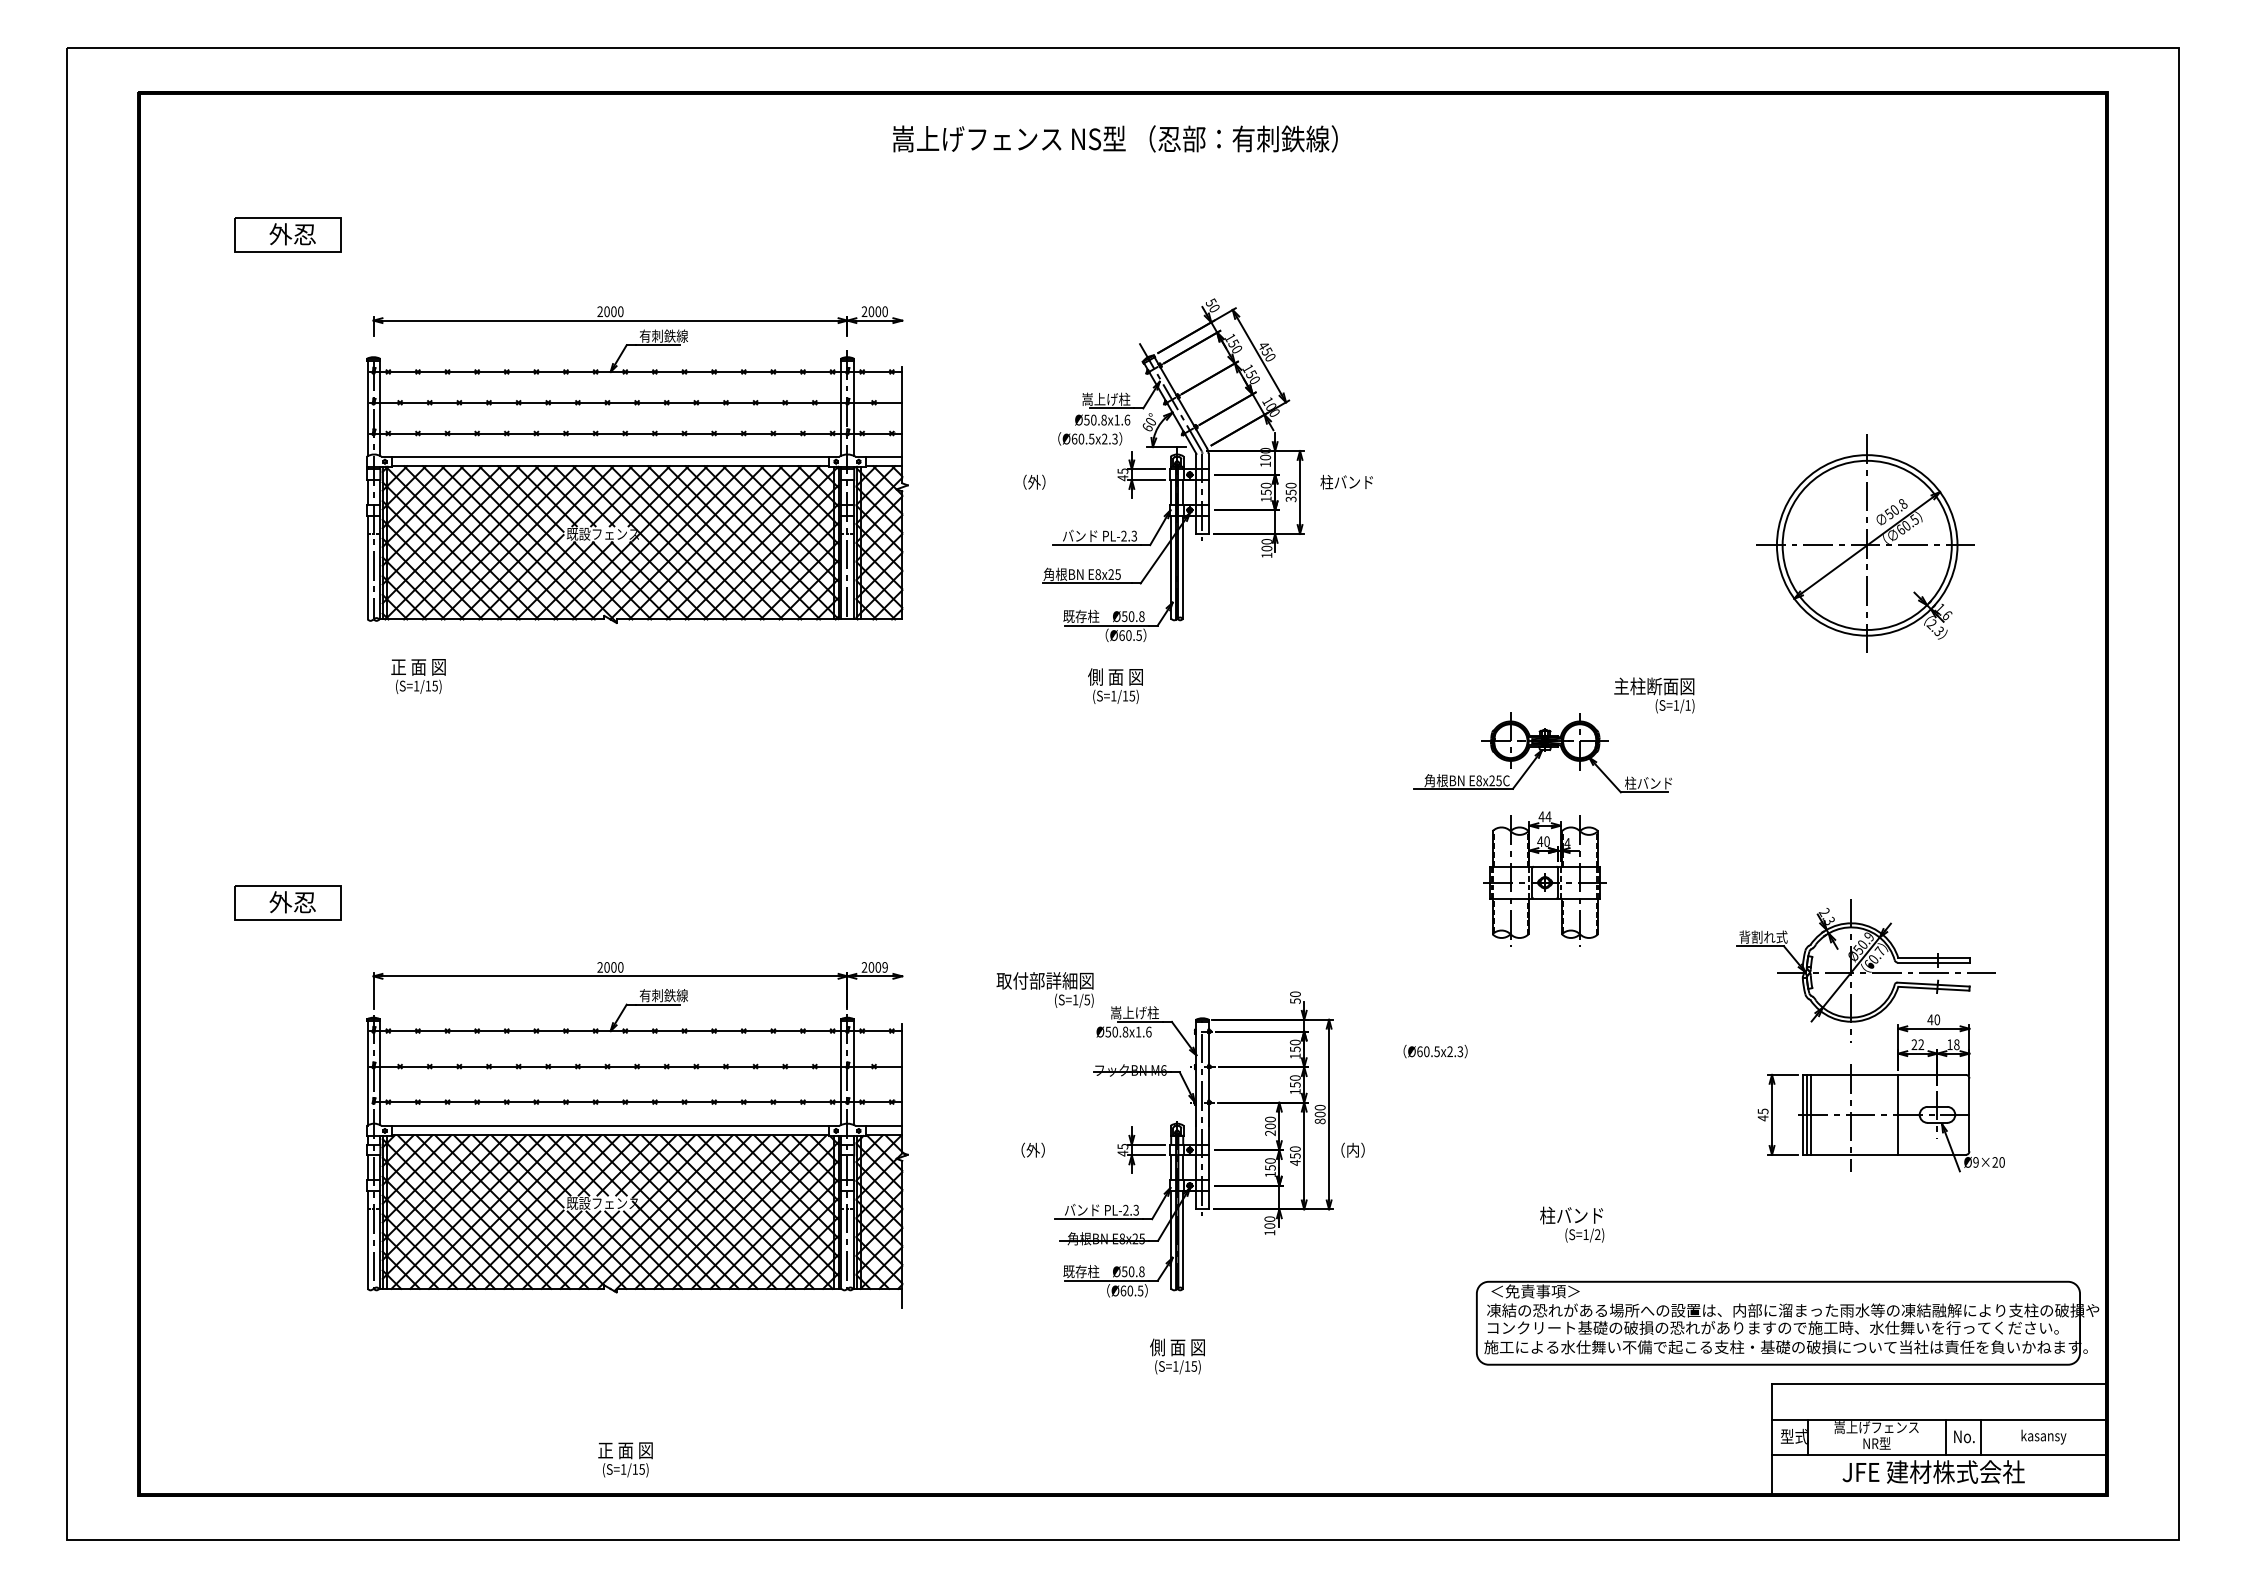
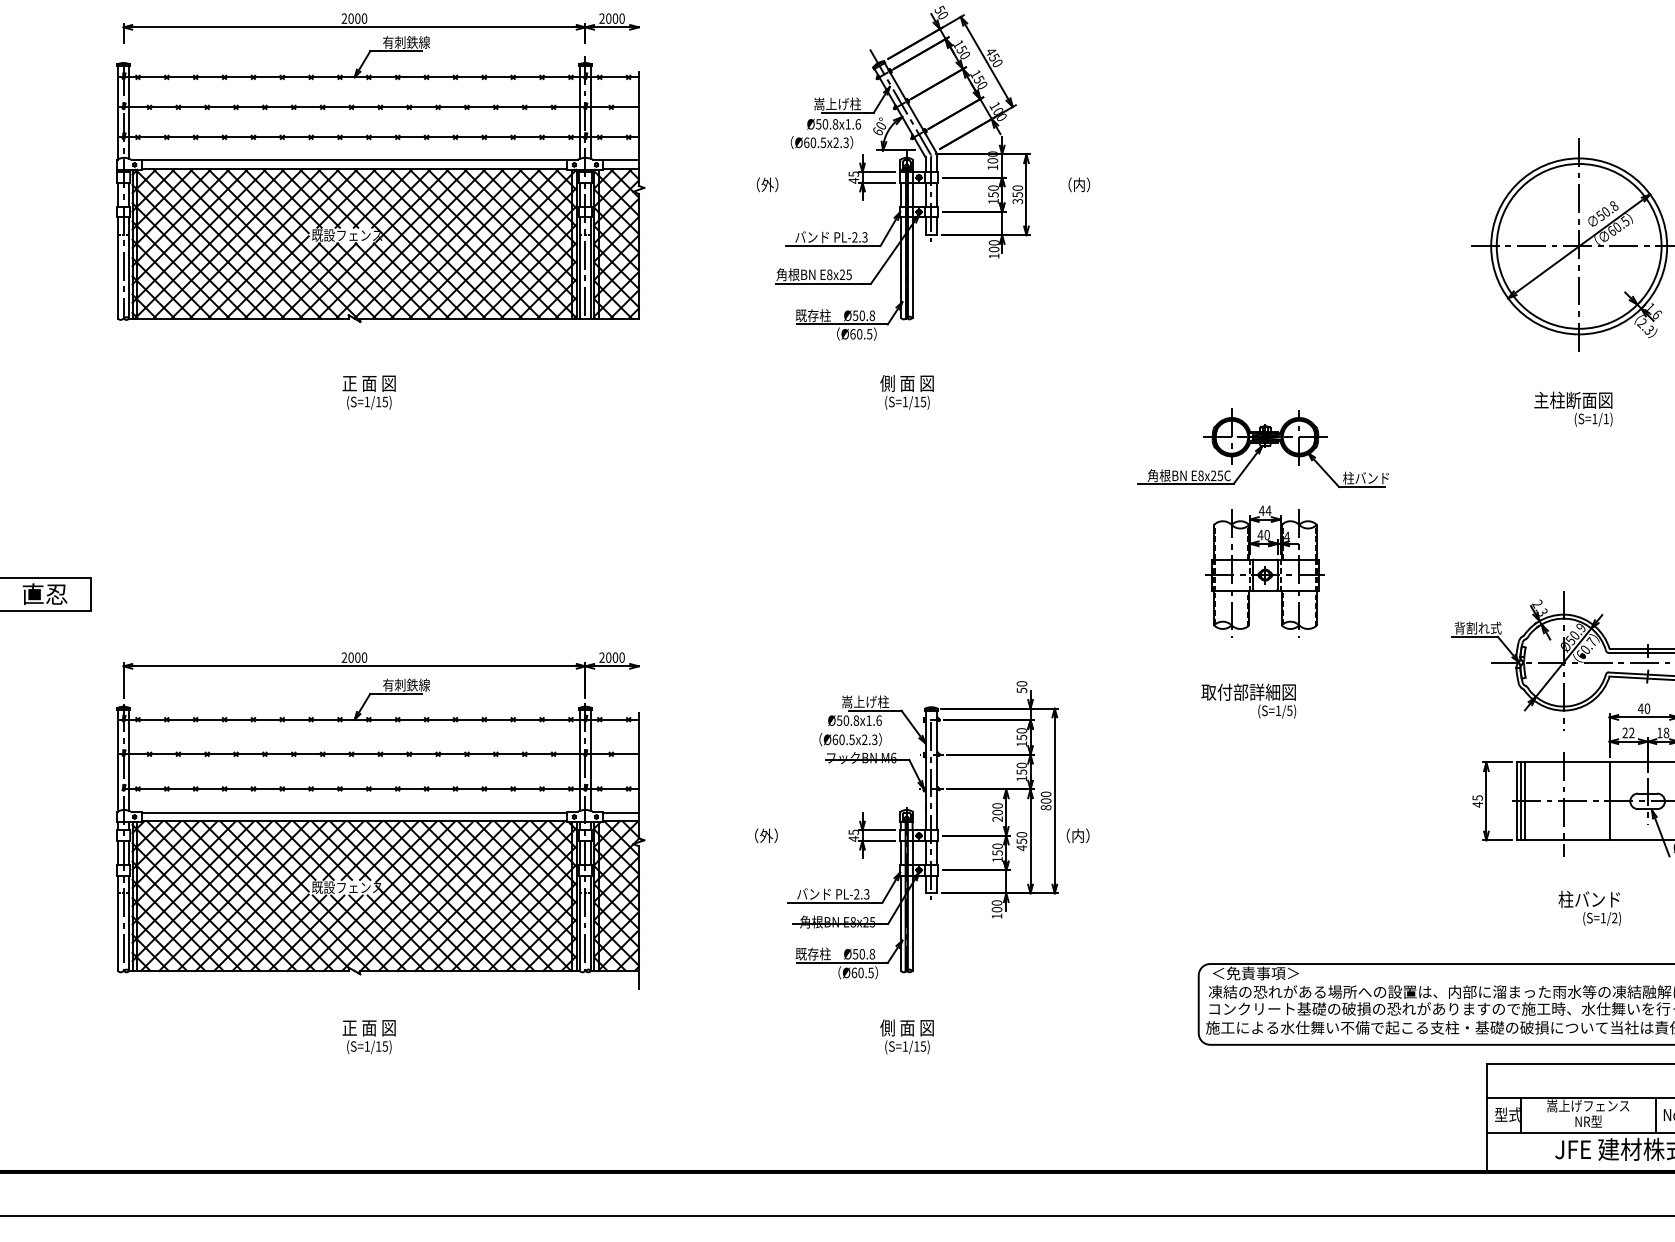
text: (1346, 481) -> (1071, 184), 柱バンド -> （内）
text: (418, 676) -> (369, 392), moved
text: (1115, 685) -> (907, 391), moved
text: (1654, 695) -> (1573, 409), moved
text: (280, 902) -> (32, 594), 外忍 -> 直忍
text: (884, 967) -> (621, 657), 2009 -> 2000
text: (1044, 989) -> (1248, 700), moved
text: (1435, 1051) -> (850, 739), moved
text: (1572, 1224) -> (1590, 908), moved
text: (625, 1459) -> (369, 1036), moved

